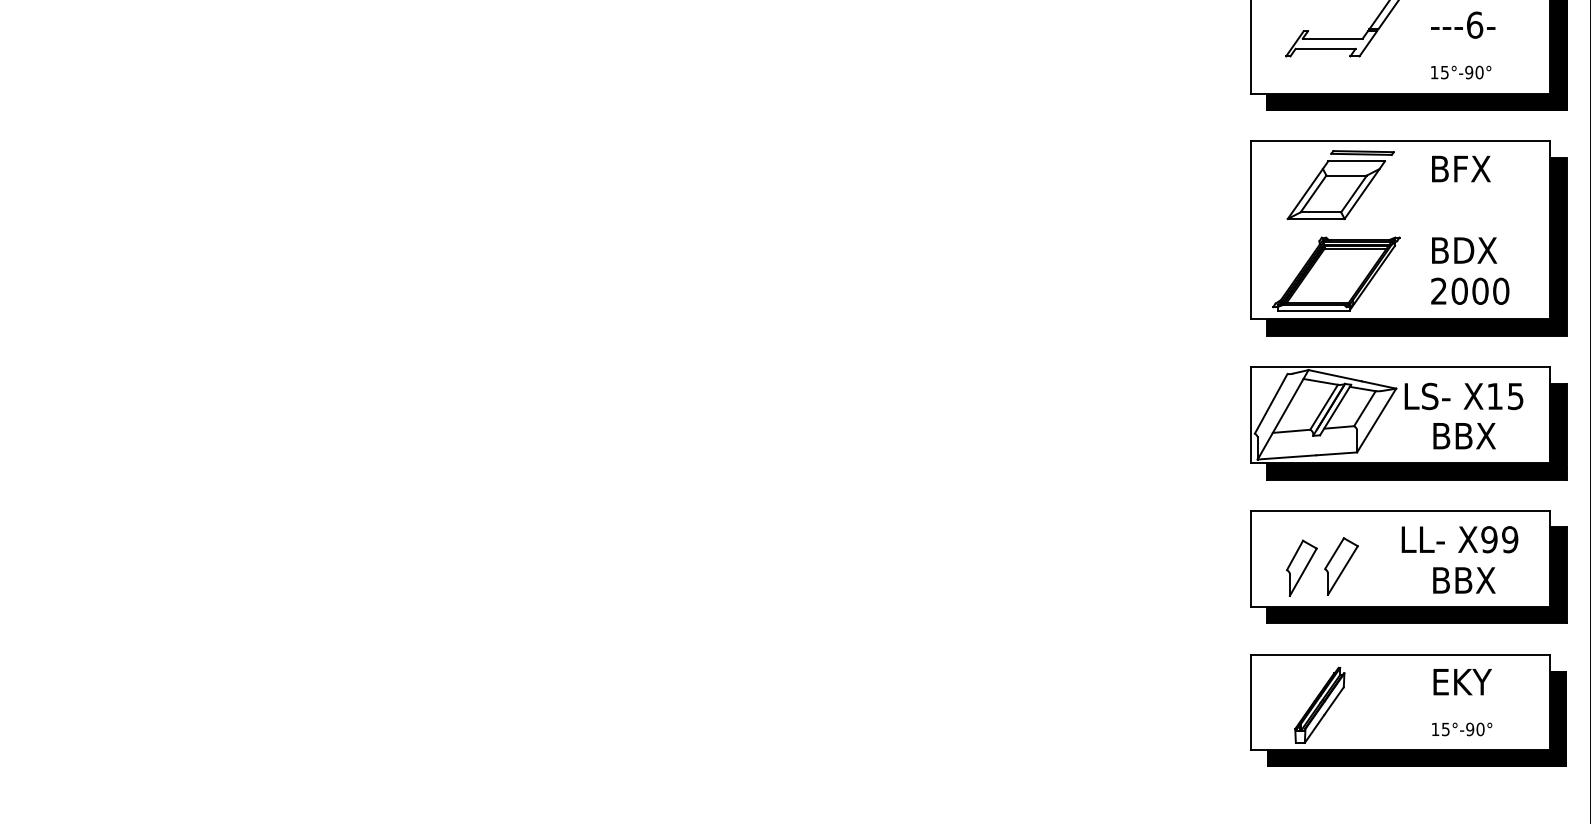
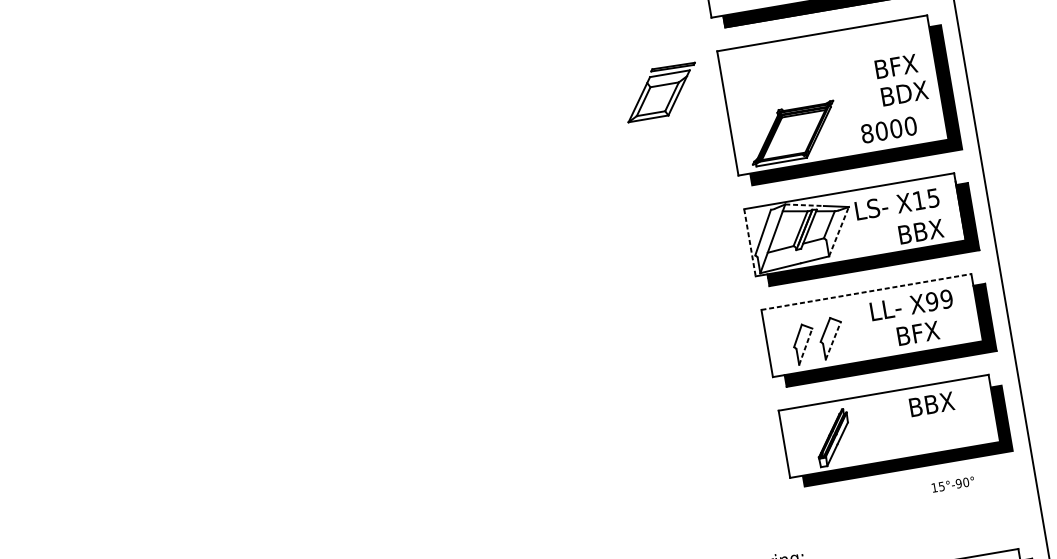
text: (1461, 168) -> (896, 66), moved
part: (1340, 185) -> (661, 92), moved
text: (1464, 250) -> (904, 93), moved
text: (1439, 290) -> (867, 133), 2000 -> 8000
line: (1335, 375) -> (804, 205), solid -> dashed
line: (1250, 414) -> (749, 242), solid -> dashed
line: (1376, 420) -> (838, 231), solid -> dashed
text: (1464, 436) -> (921, 232), moved
line: (1400, 510) -> (866, 291), solid -> dashed
line: (1342, 570) -> (833, 340), solid -> dashed
line: (1303, 571) -> (805, 346), solid -> dashed
text: (1476, 580) -> (928, 331), BBX -> BFX
text: (1469, 682) -> (935, 404), EKY -> BBX
text: (1462, 729) -> (953, 484), moved

